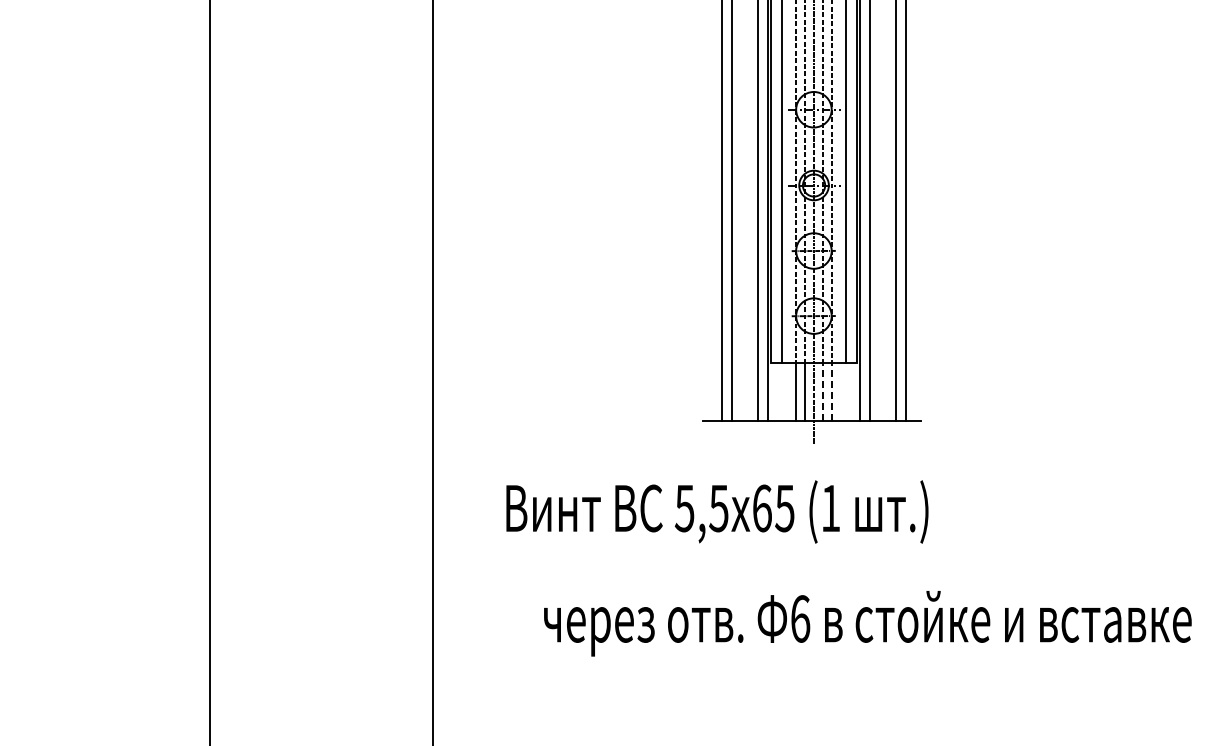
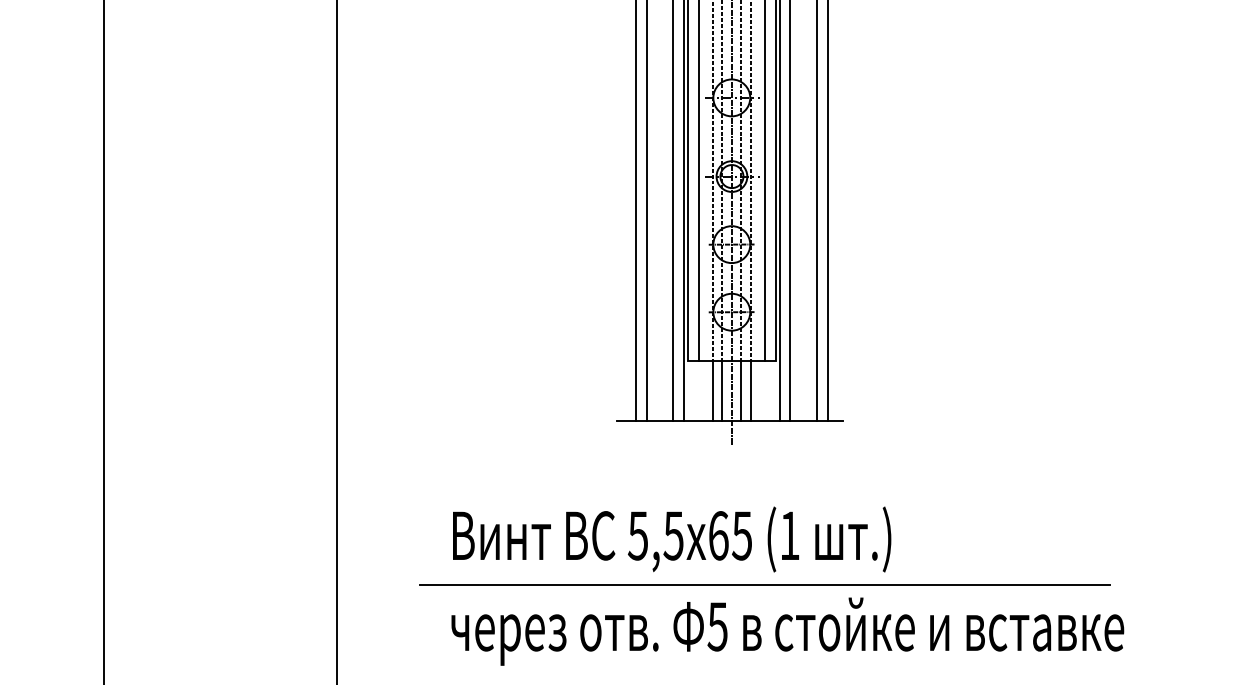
line: (823, 392) -> (741, 391), dashed -> solid
line: (832, 392) -> (751, 391), dashed -> solid
text: (717, 511) -> (672, 539), moved
line: (845, 579) -> (764, 585), added
text: (800, 618) -> (717, 626), 6 -> 5

